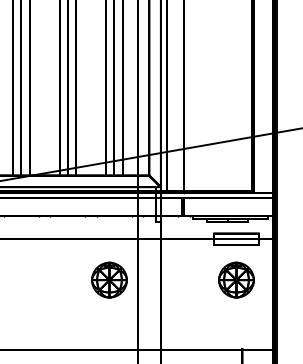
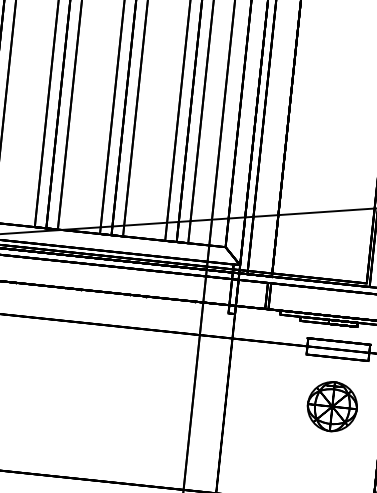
part: (109, 279) -> (154, 387), removed

